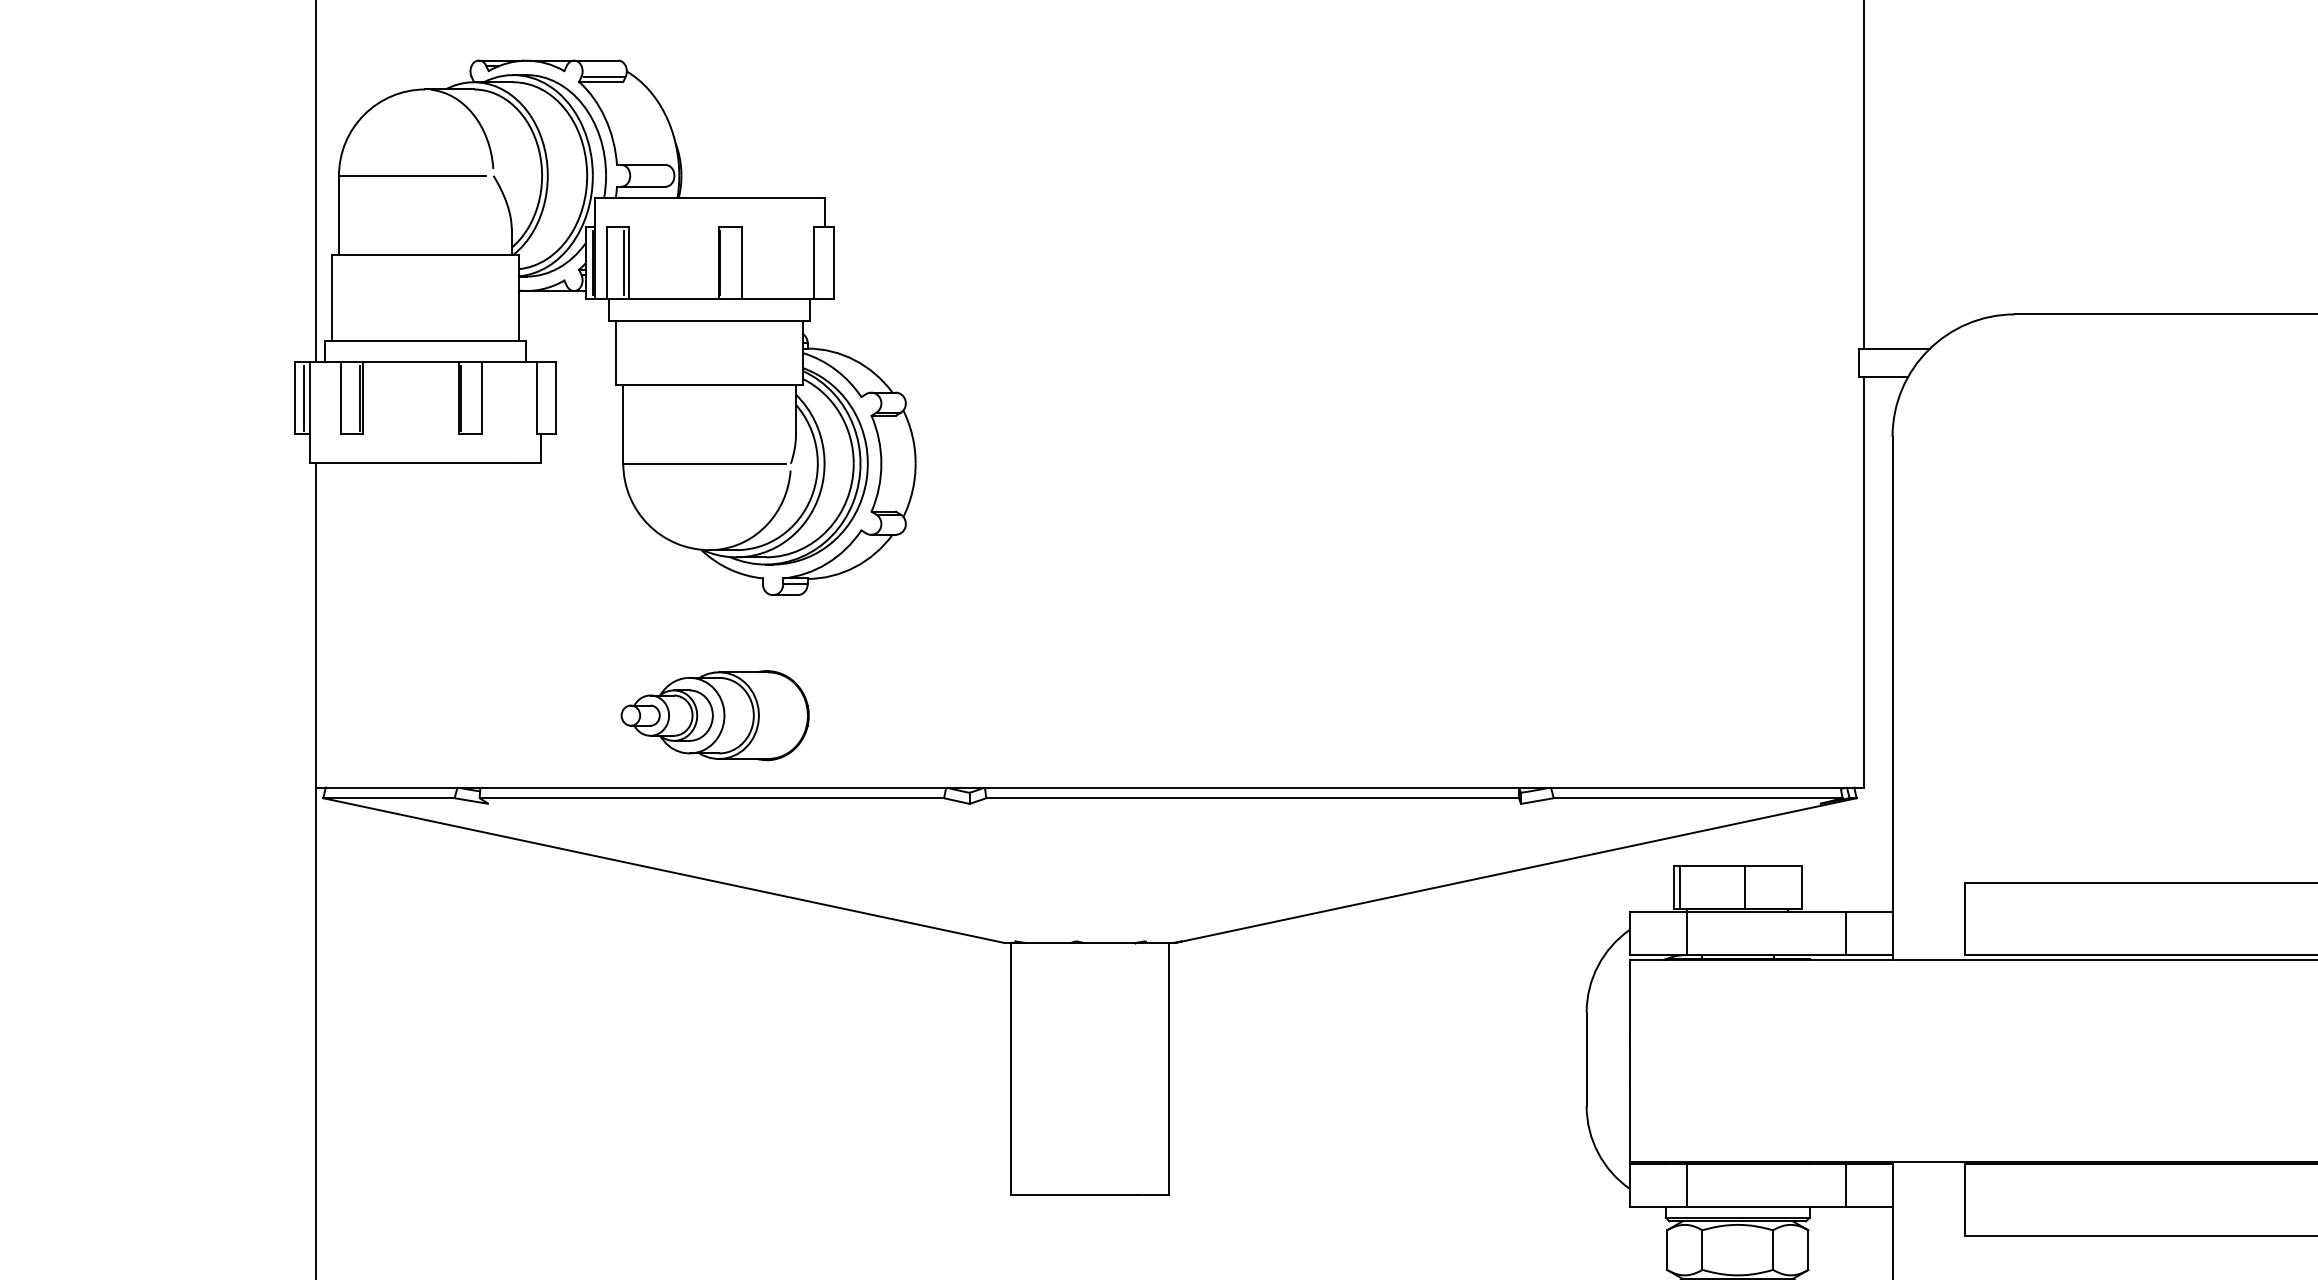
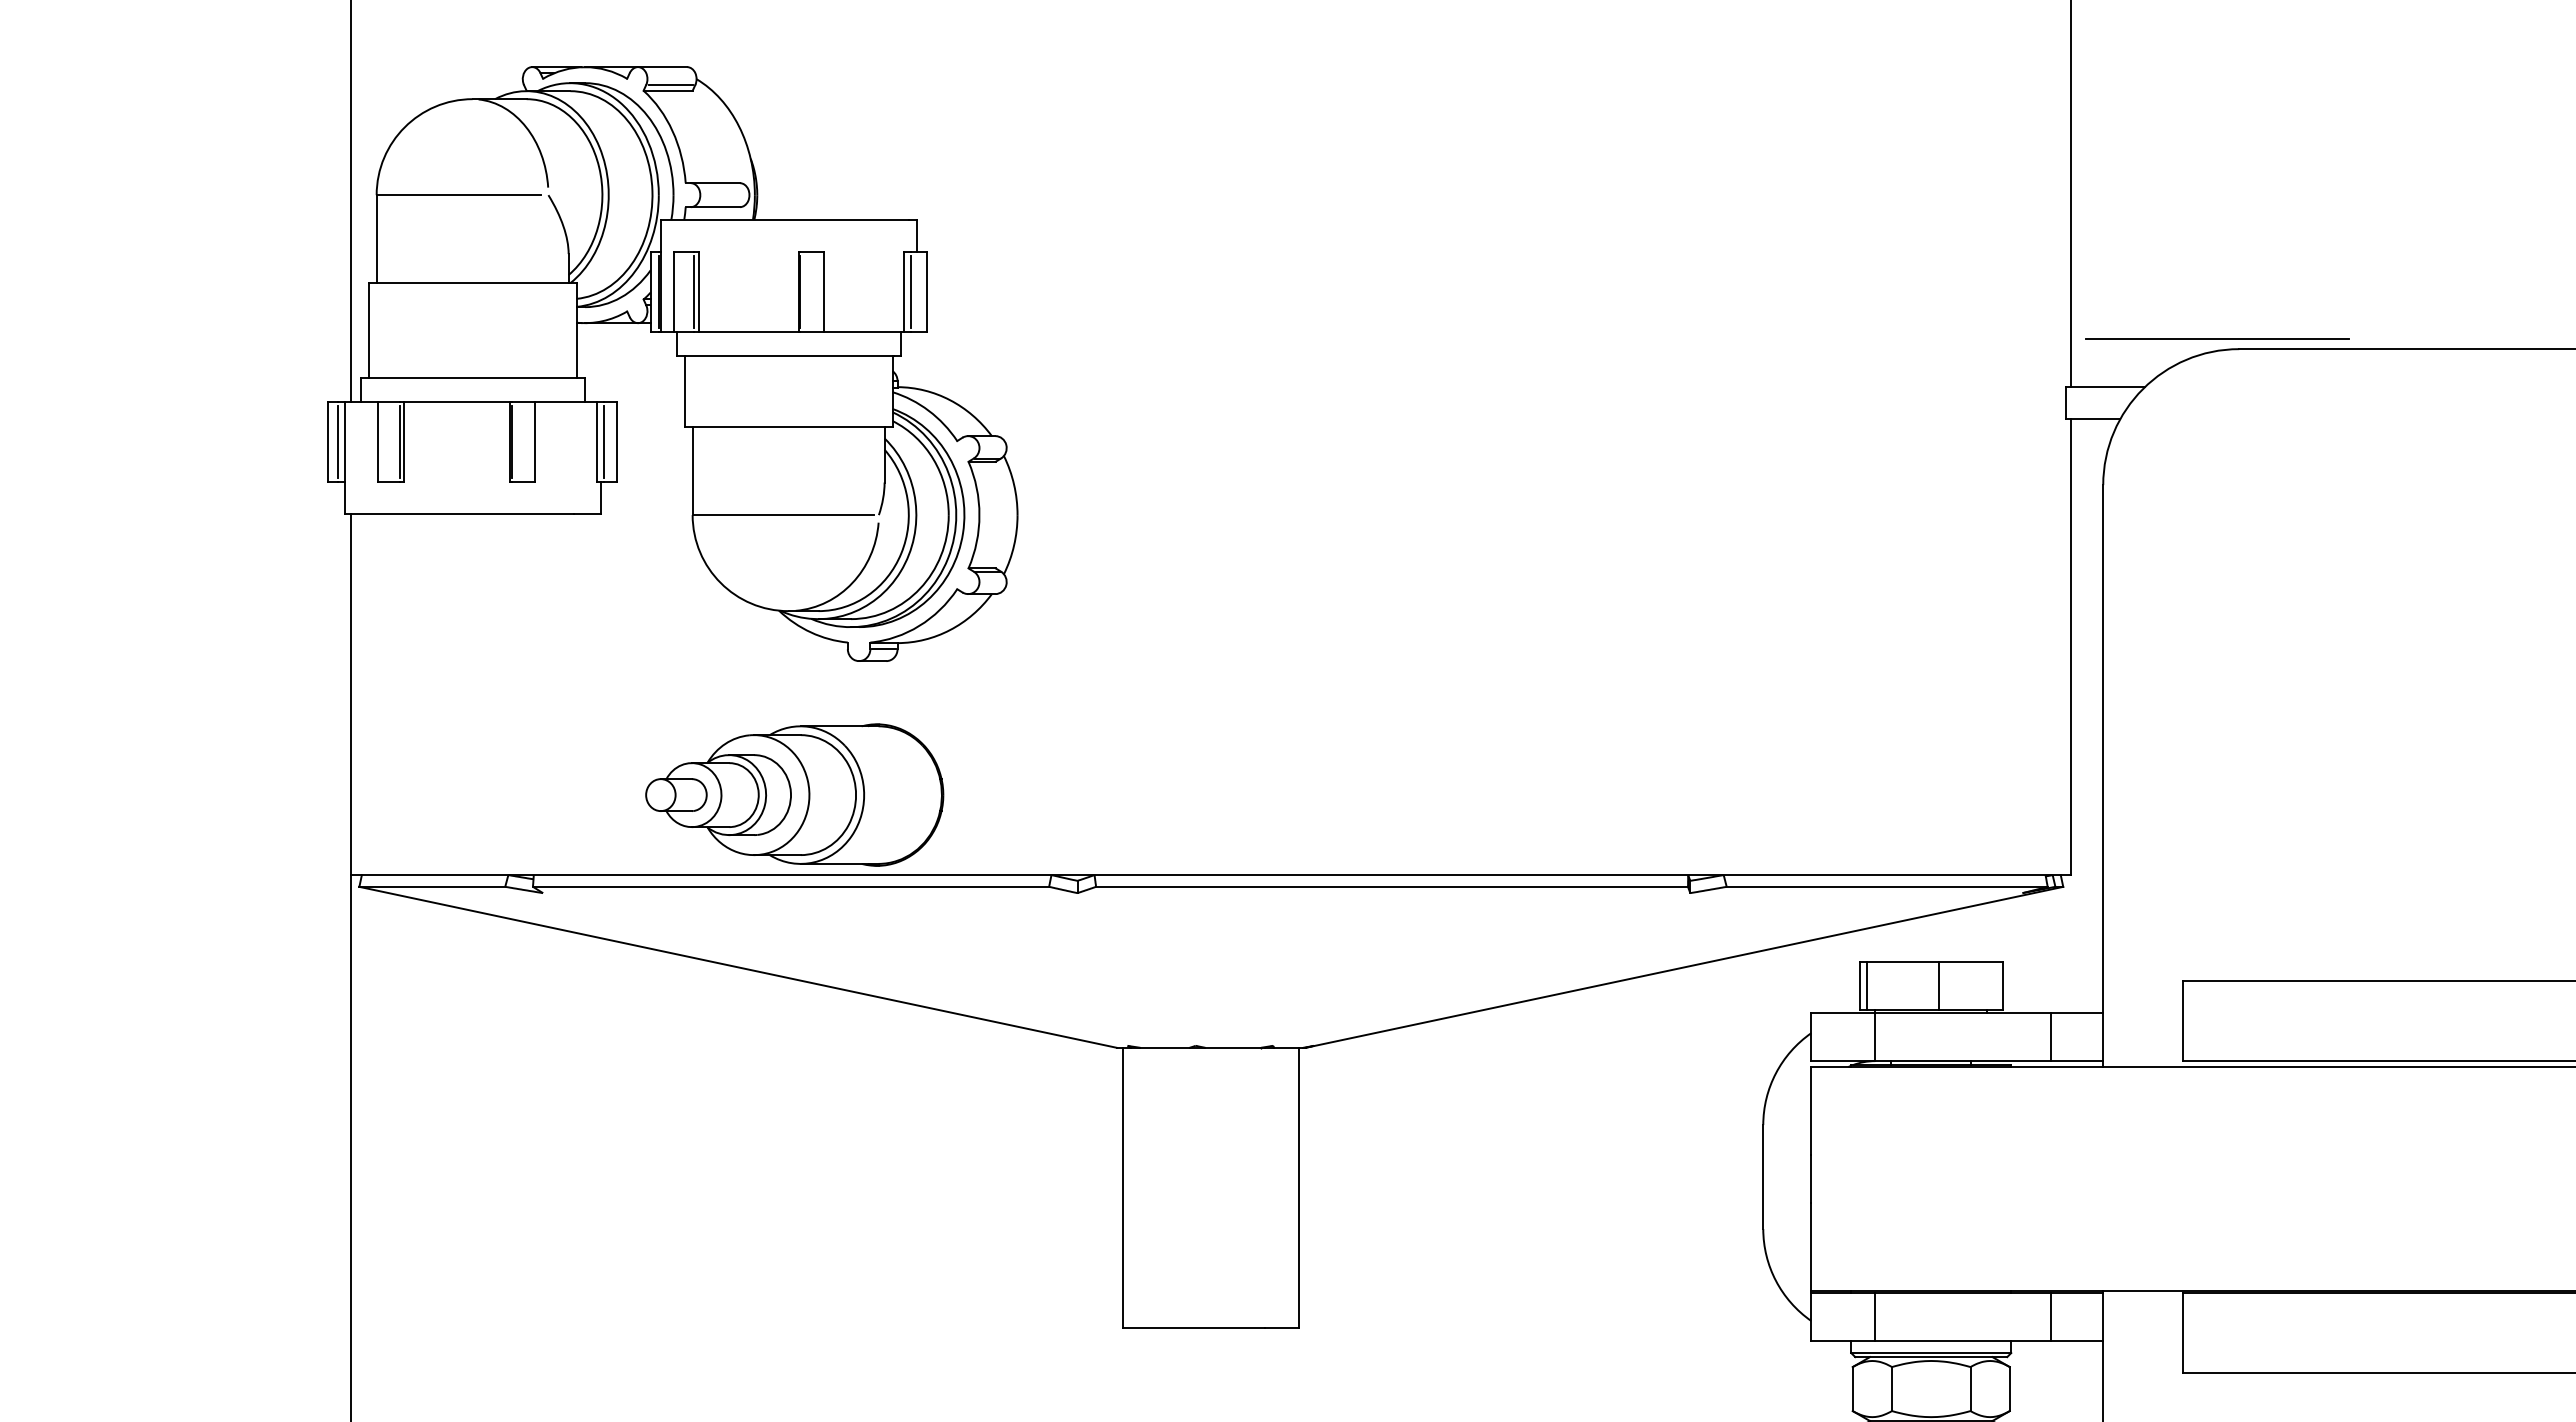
line: (819, 262) -> (910, 291), added
line: (1995, 304) -> (2217, 338), added
line: (543, 398) -> (603, 442), added
part: (714, 715) -> (794, 794), size x1.43

